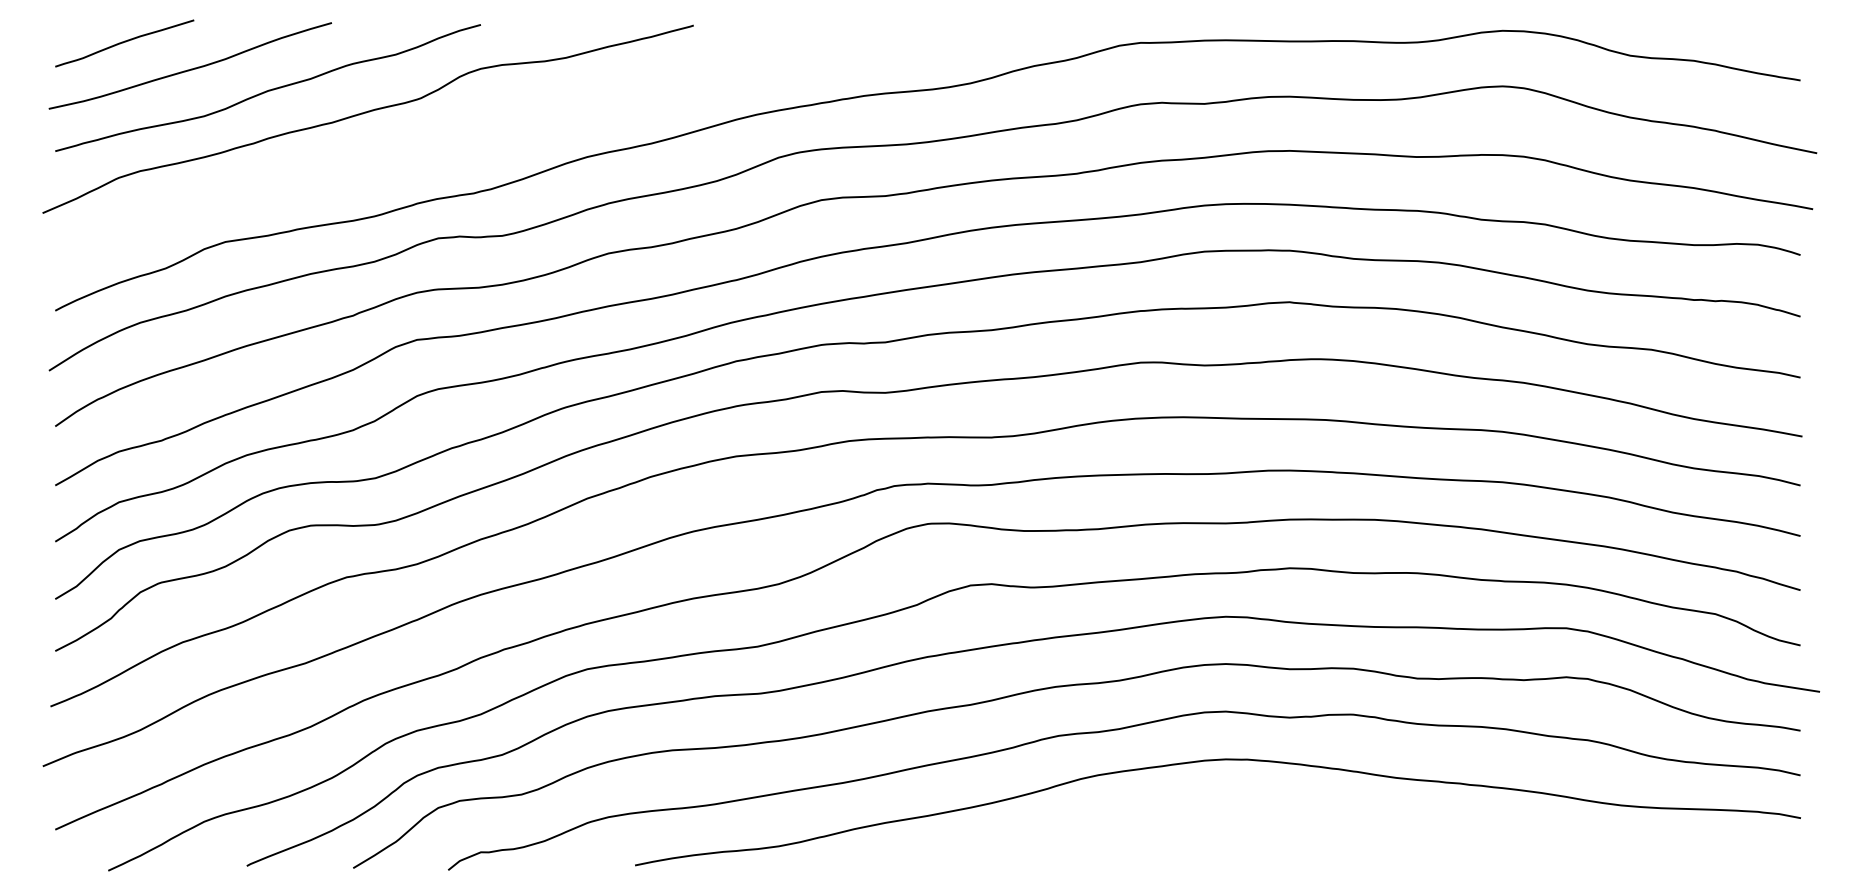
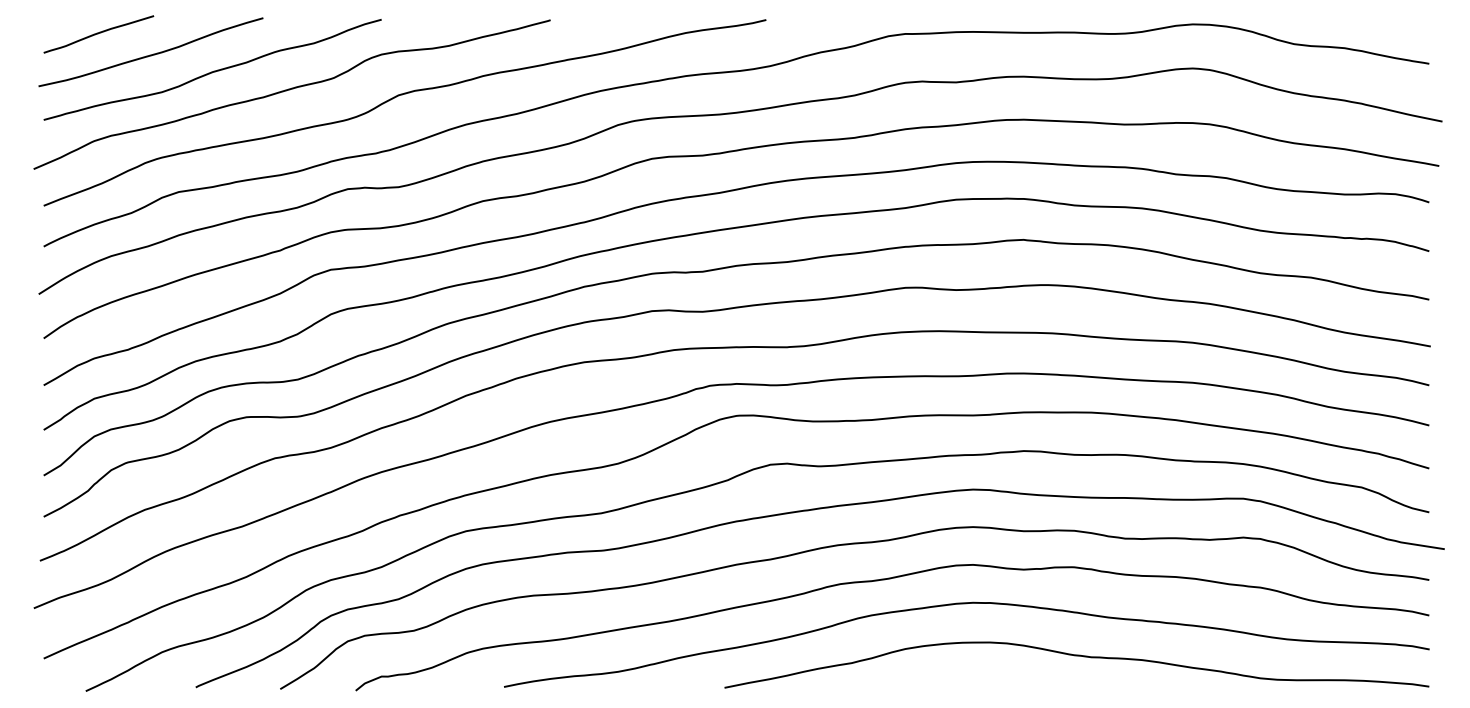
curve: (500, 122) -> (397, 97), added
curve: (1356, 826) -> (1076, 656), added

